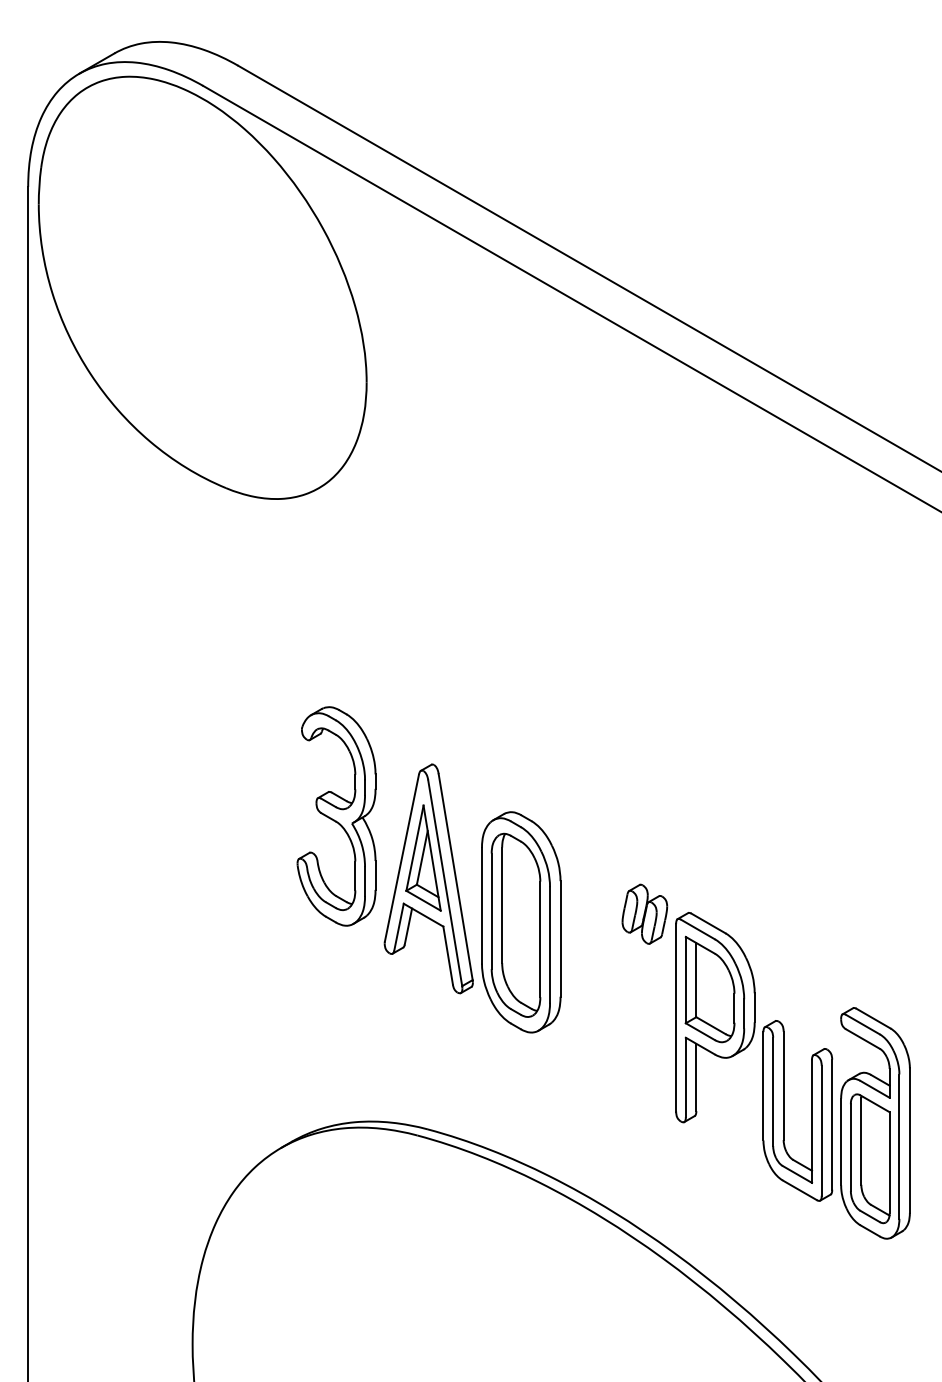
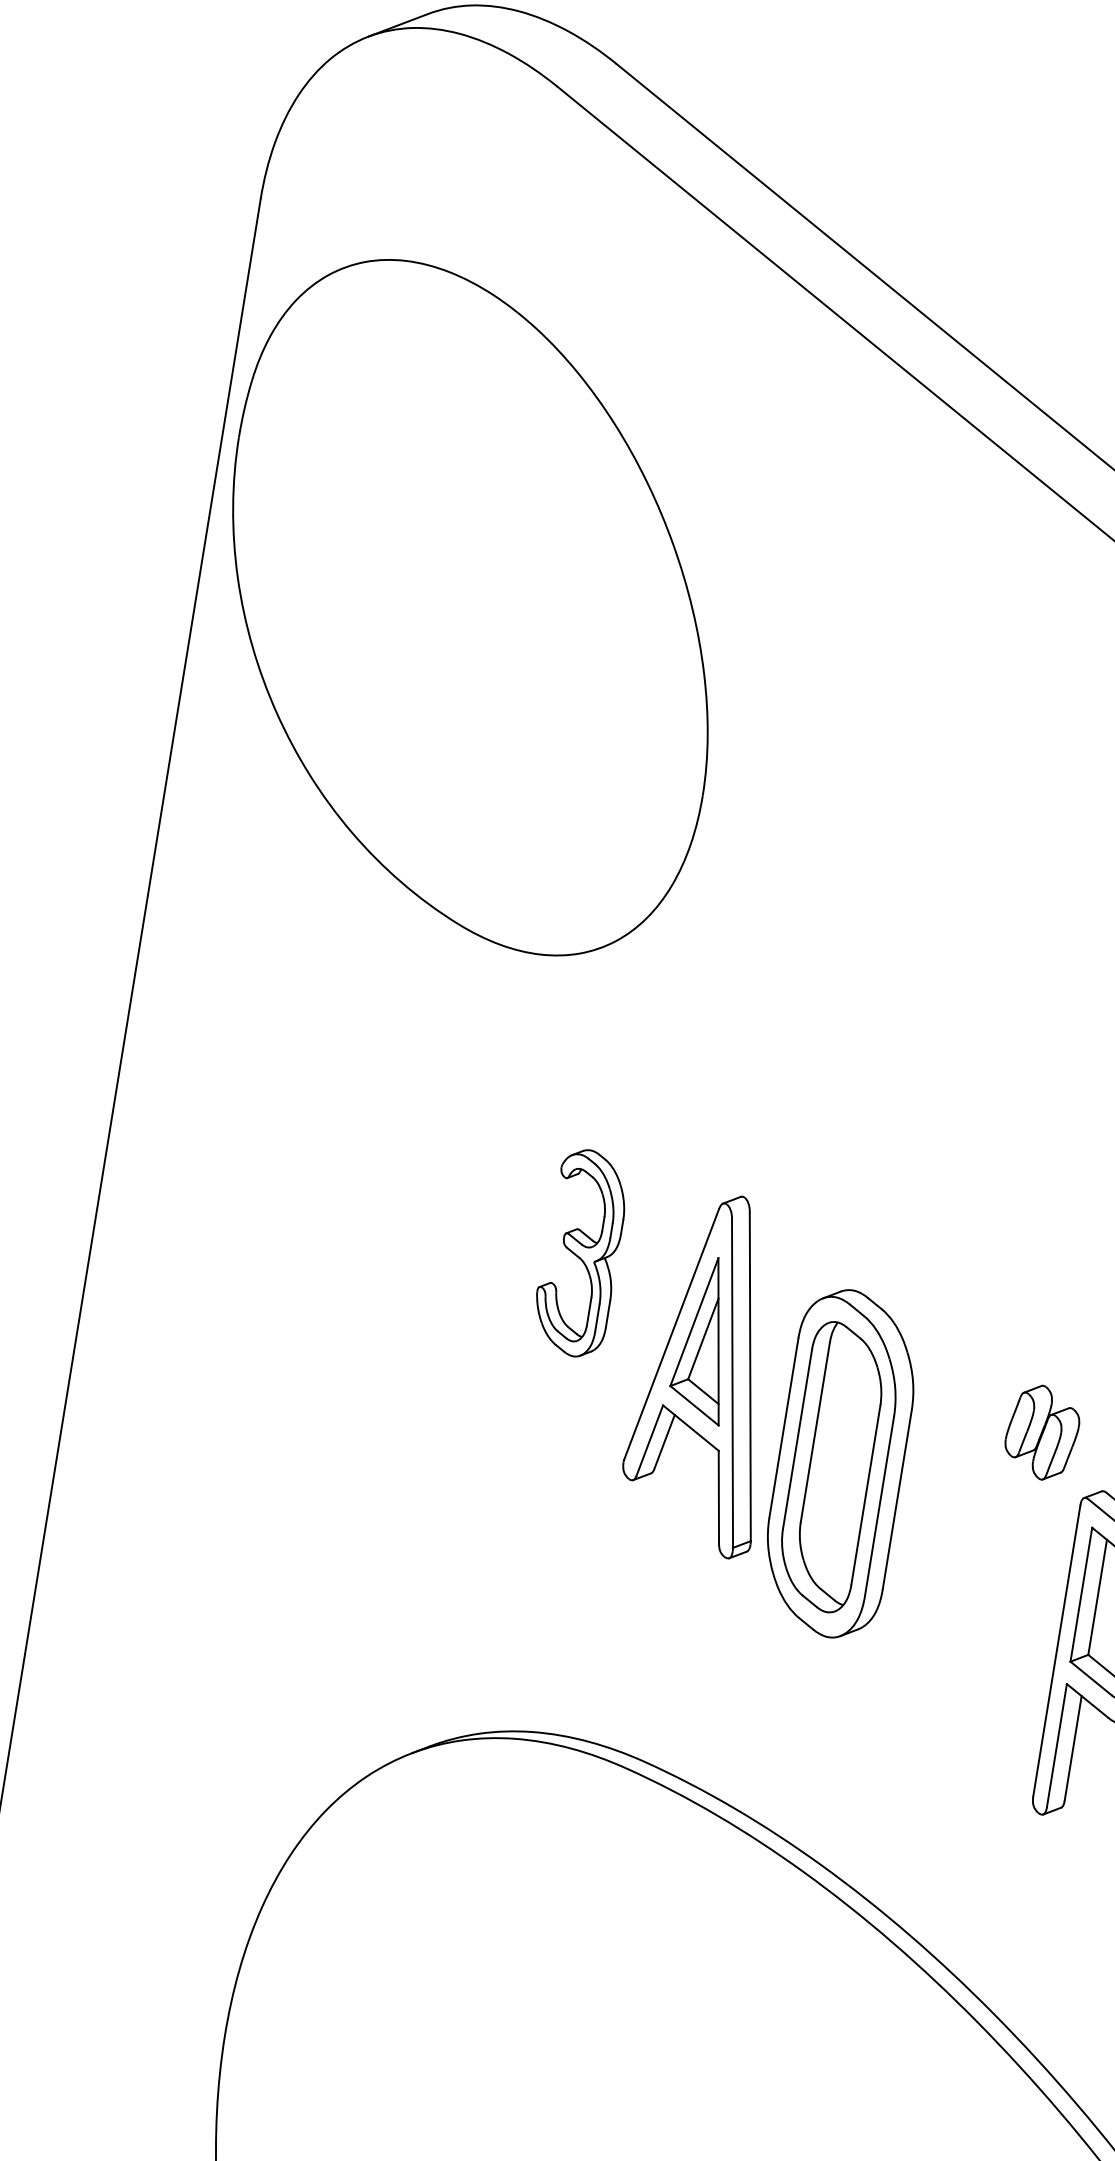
part: (202, 287) -> (472, 606), moved
part: (336, 816) -> (580, 1253), size x0.6
part: (644, 913) -> (1042, 1431), moved

